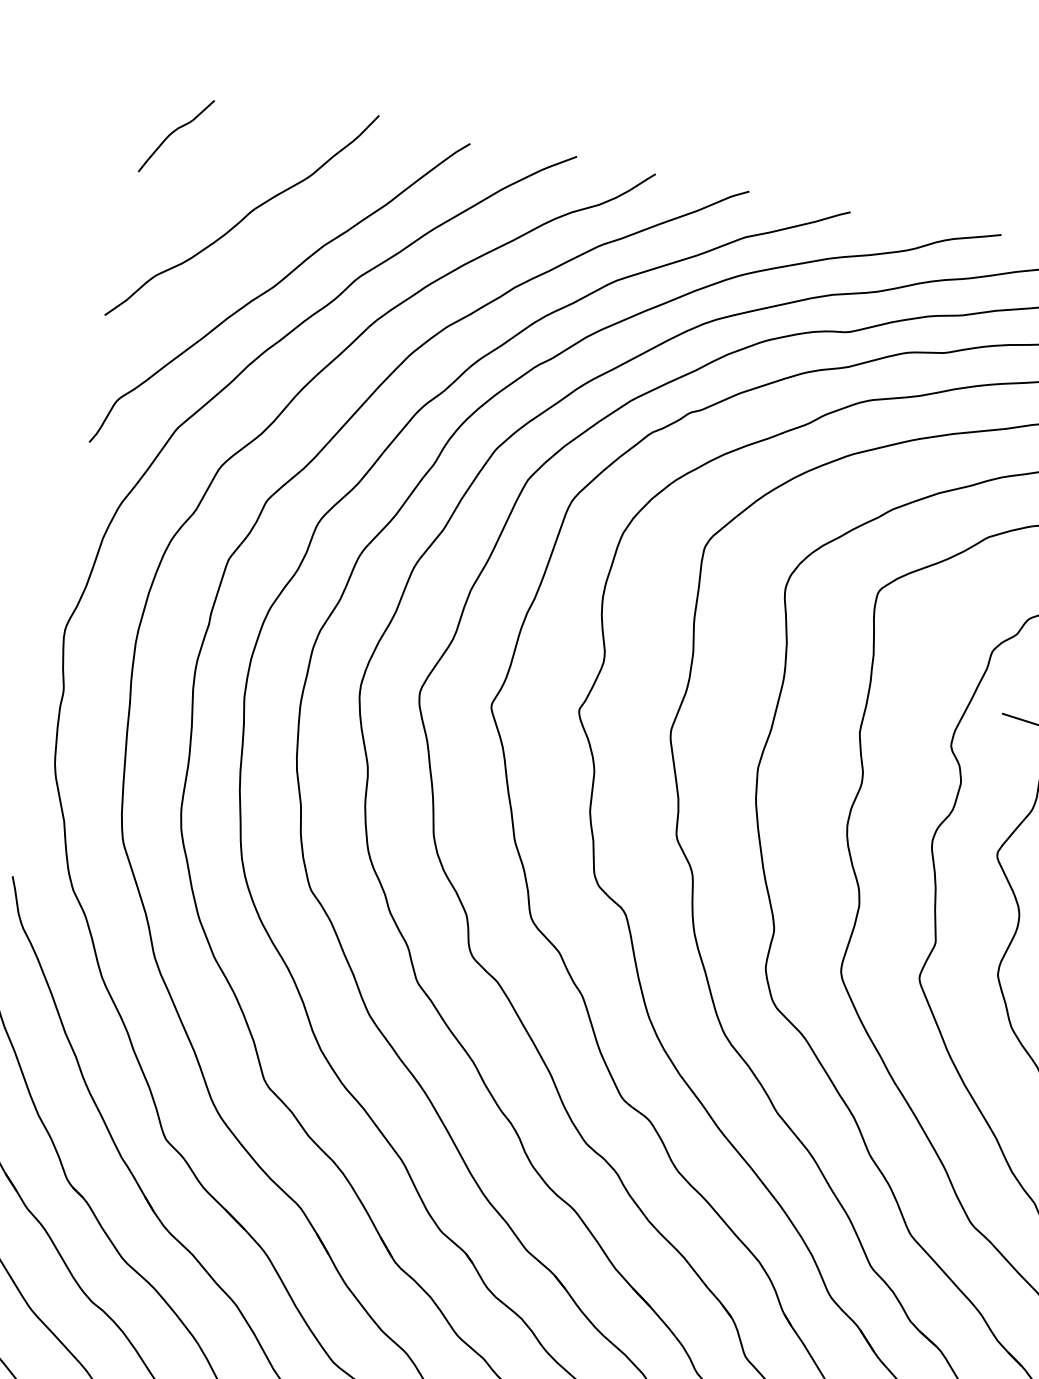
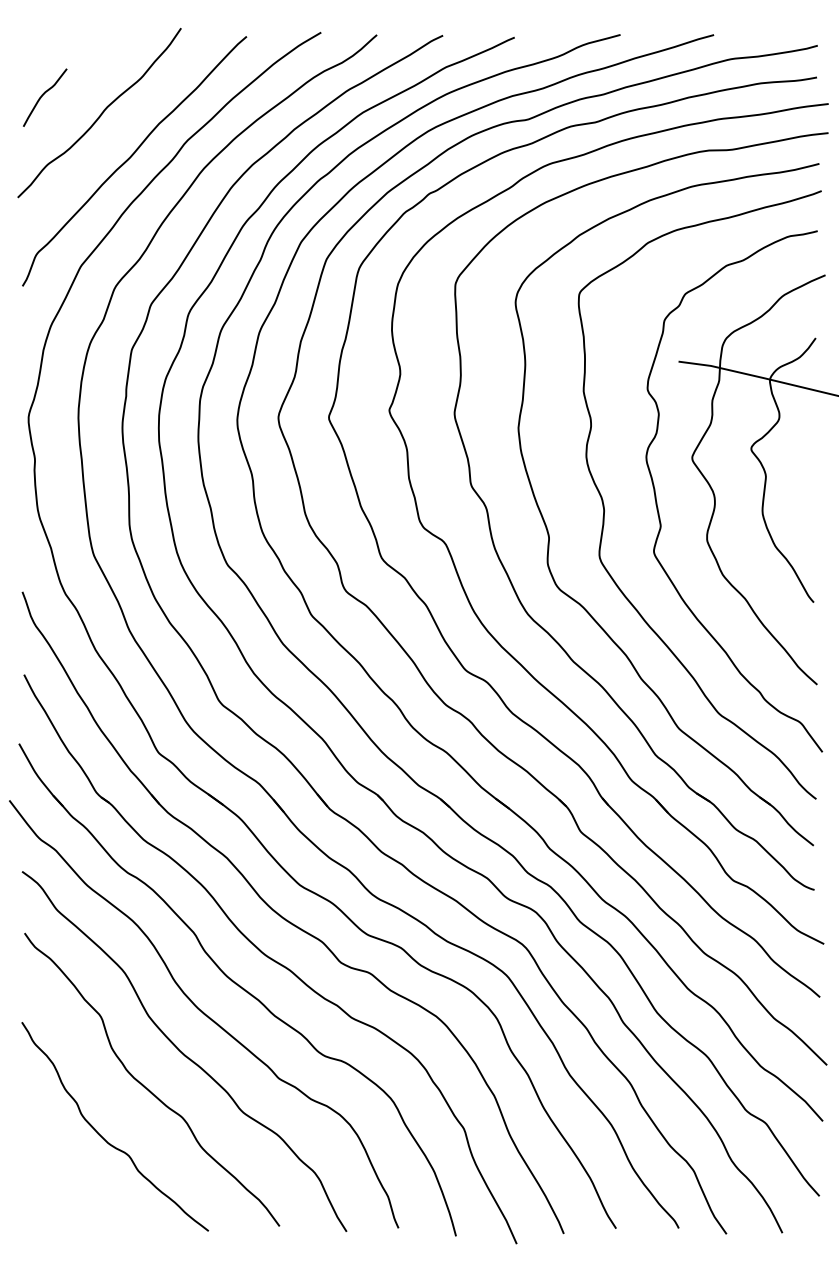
curve: (174, 132) -> (43, 95), moved

